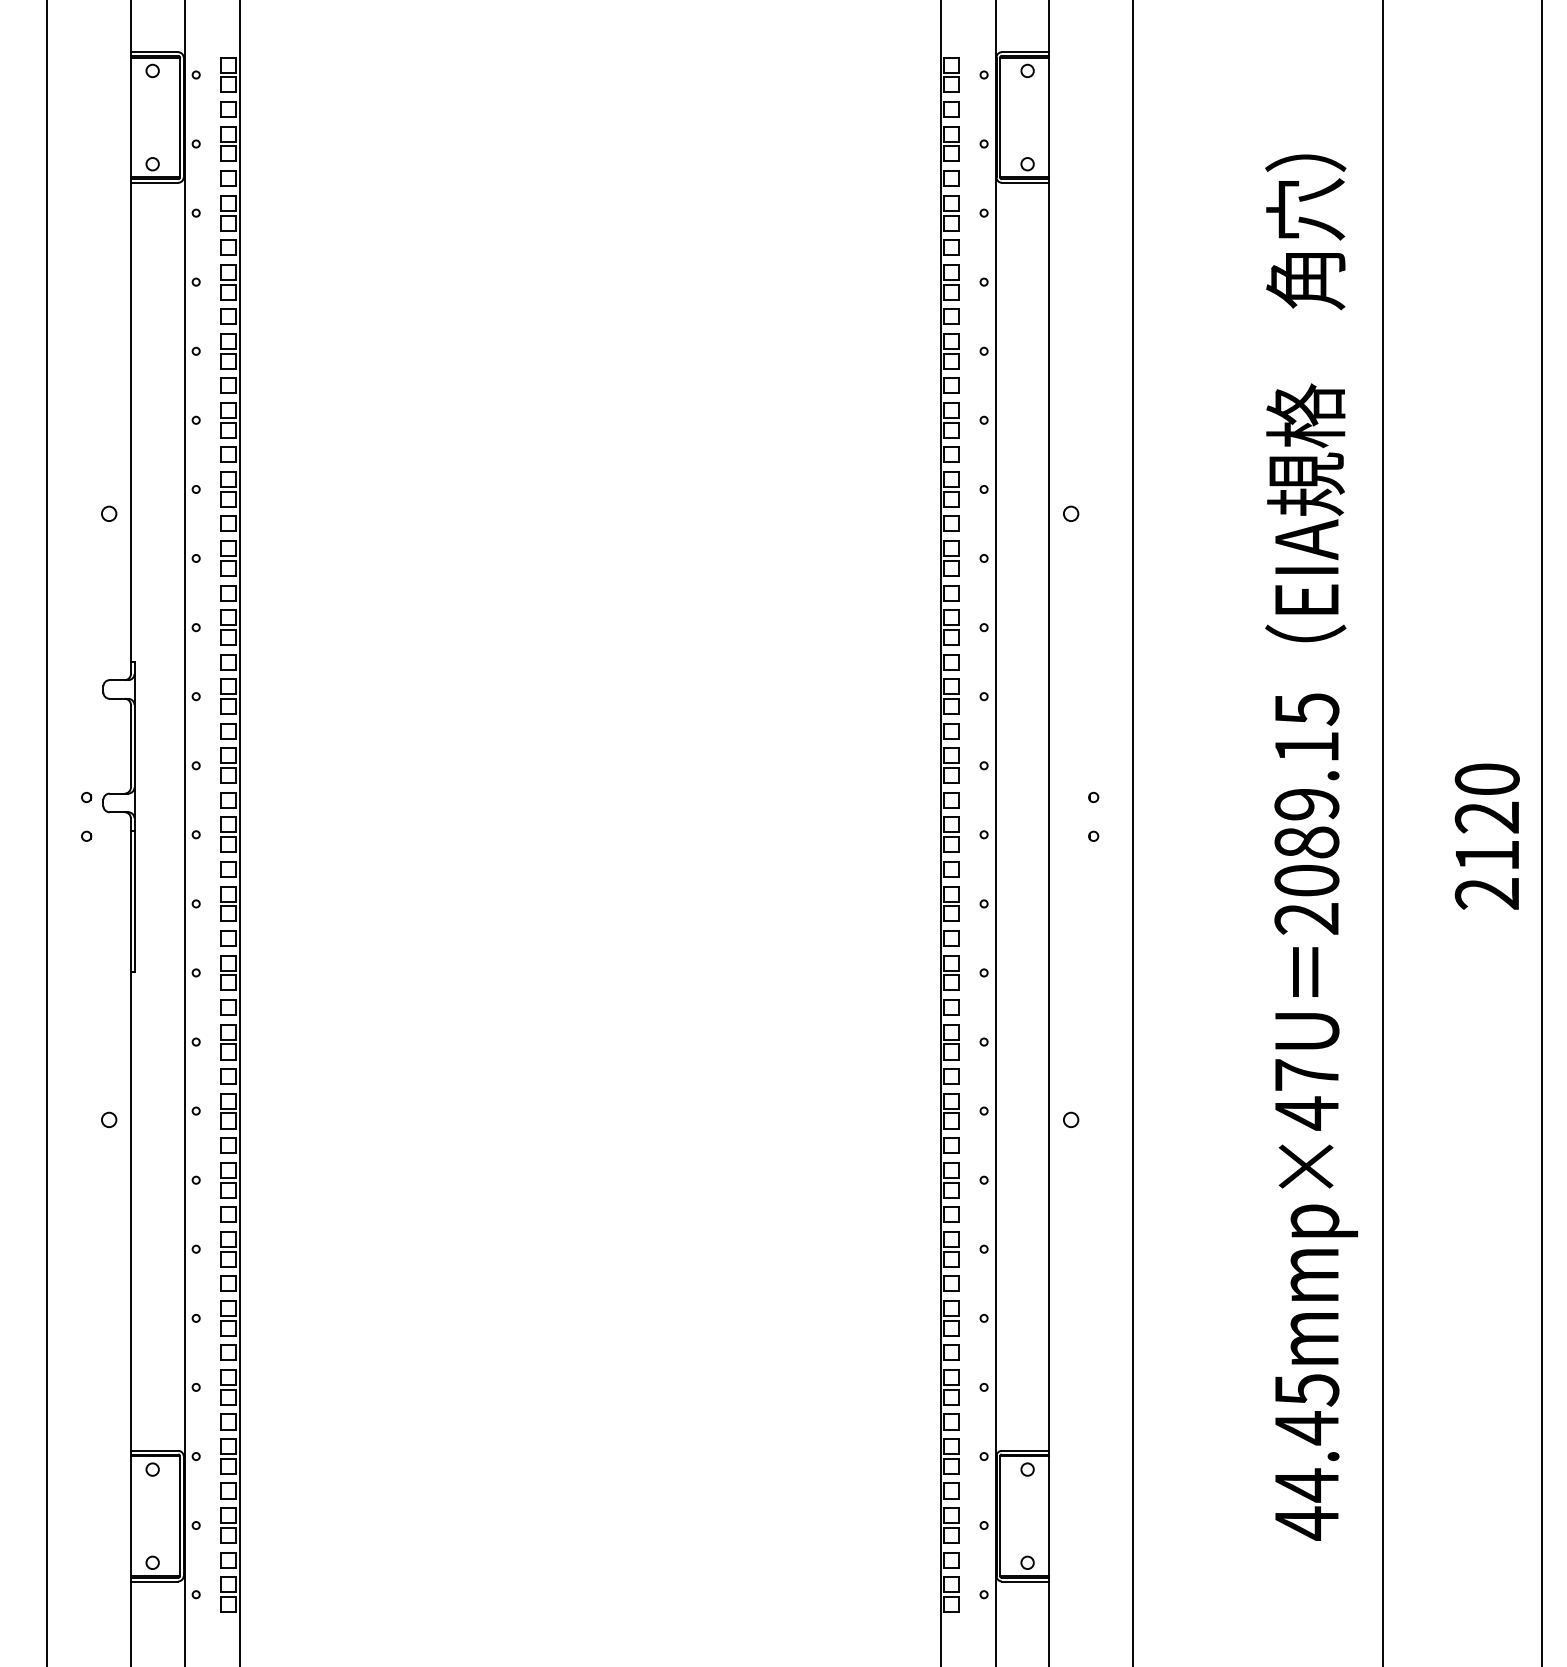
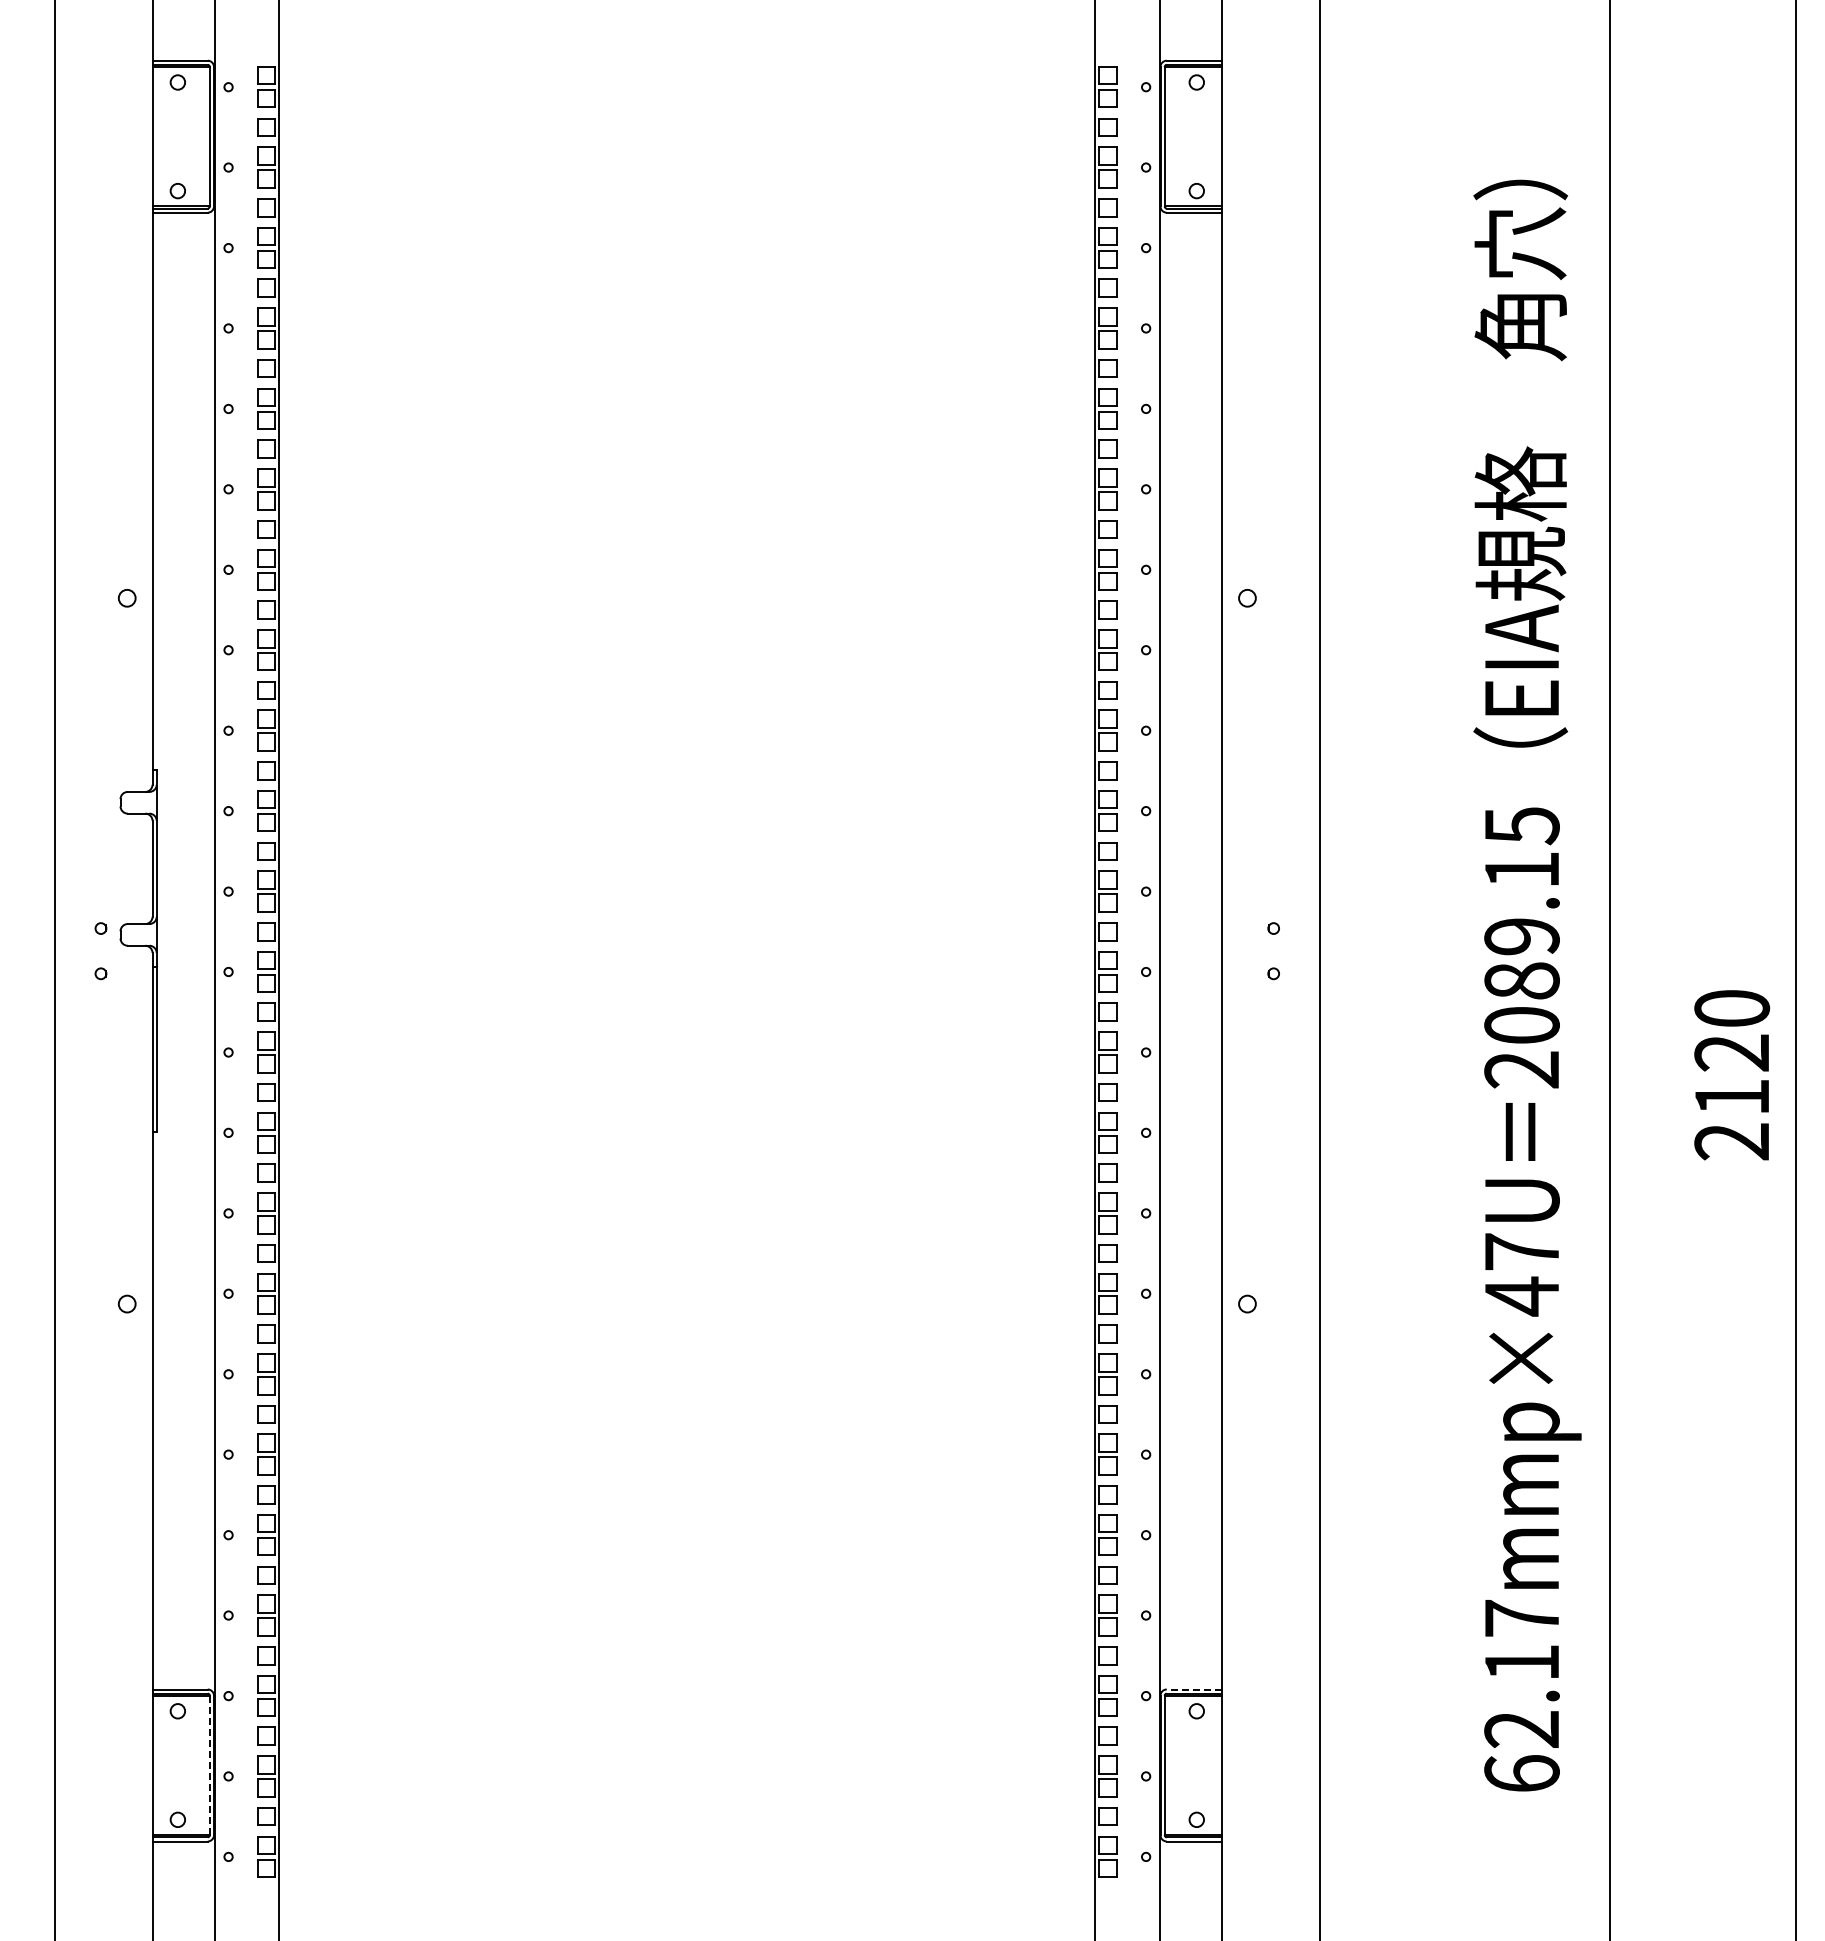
text: (1487, 836) -> (1732, 1075), moved
line: (1025, 1450) -> (1194, 1689), solid -> dashed
text: (1306, 1457) -> (1521, 1697), 44.45mmp×47U -> 62.17mmp×47U
line: (179, 1516) -> (209, 1765), solid -> dashed

